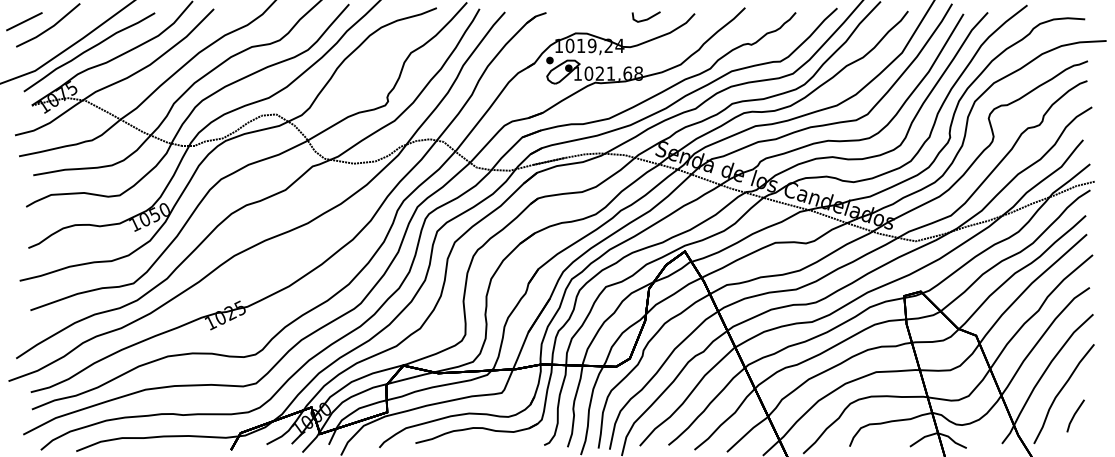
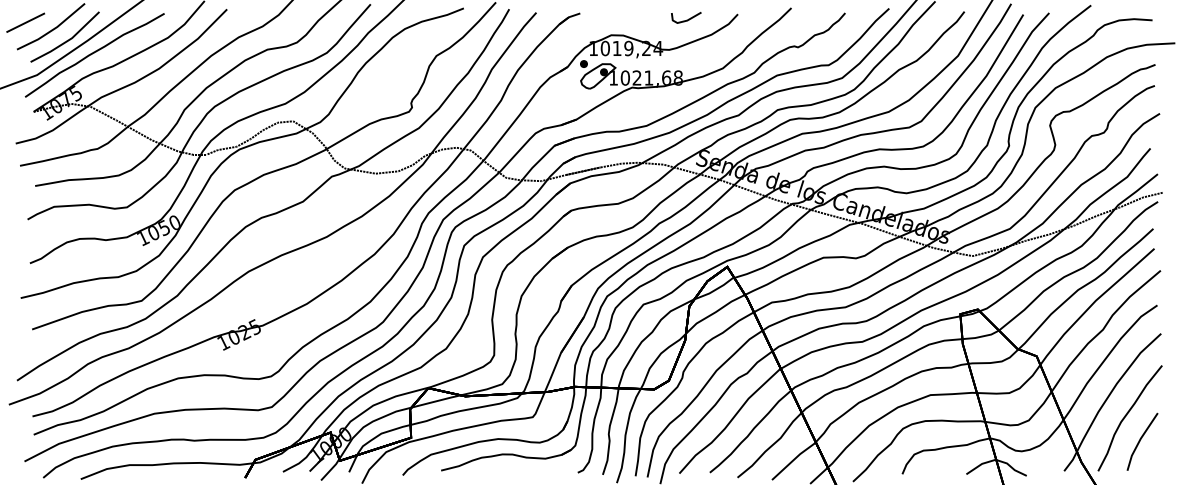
part: (60, 34) -> (64, 36), added
part: (1075, 415) -> (1142, 441), size x1.67

